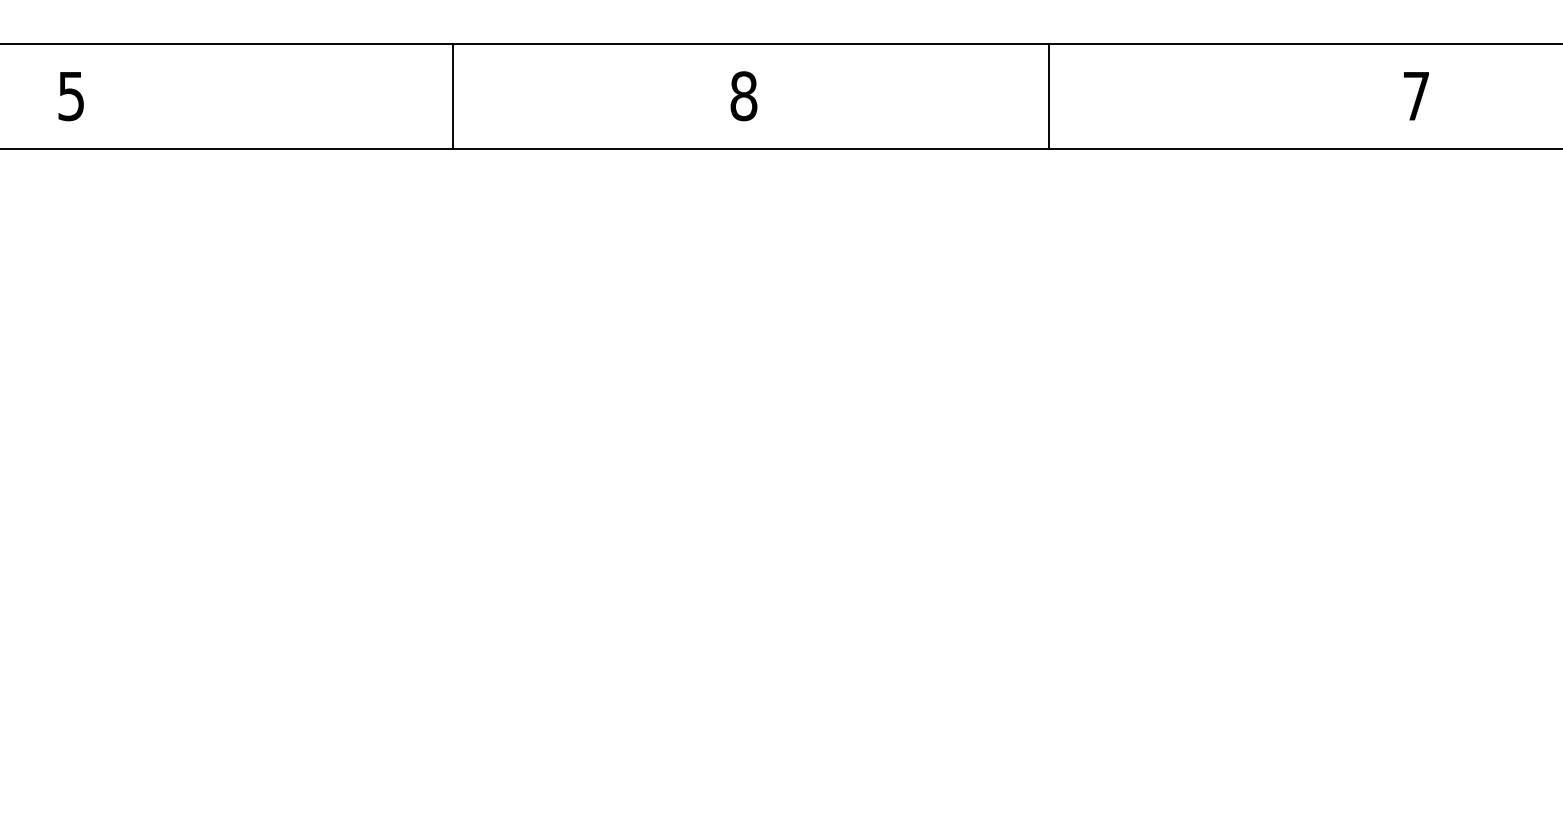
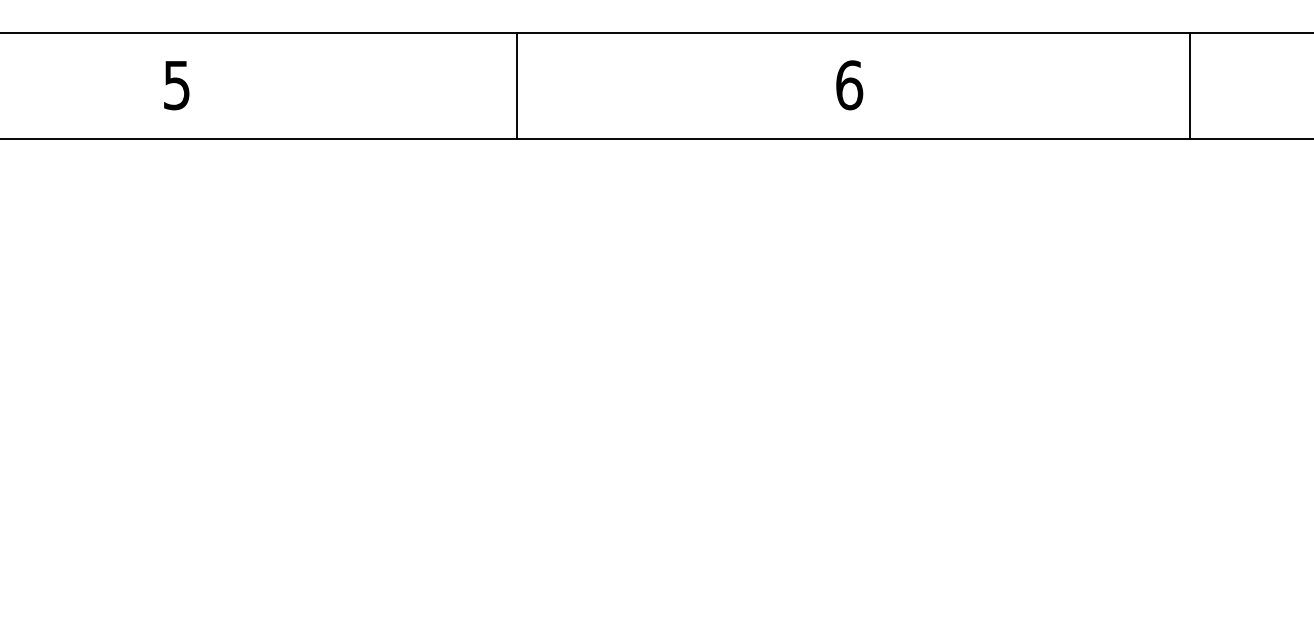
line: (452, 96) -> (517, 85), moved
text: (743, 96) -> (849, 85), 8 -> 6
line: (1049, 96) -> (1190, 85), moved

